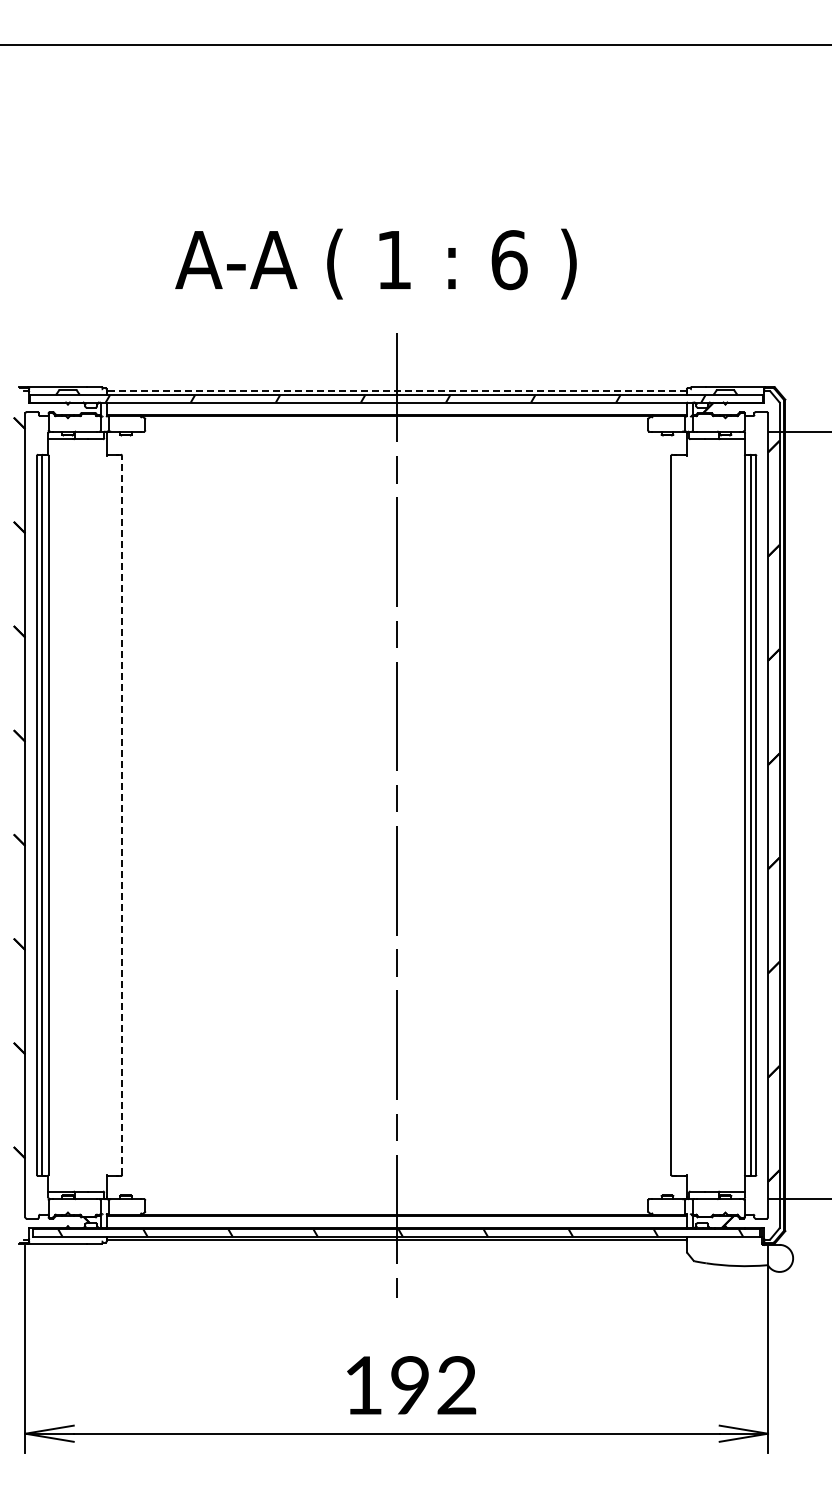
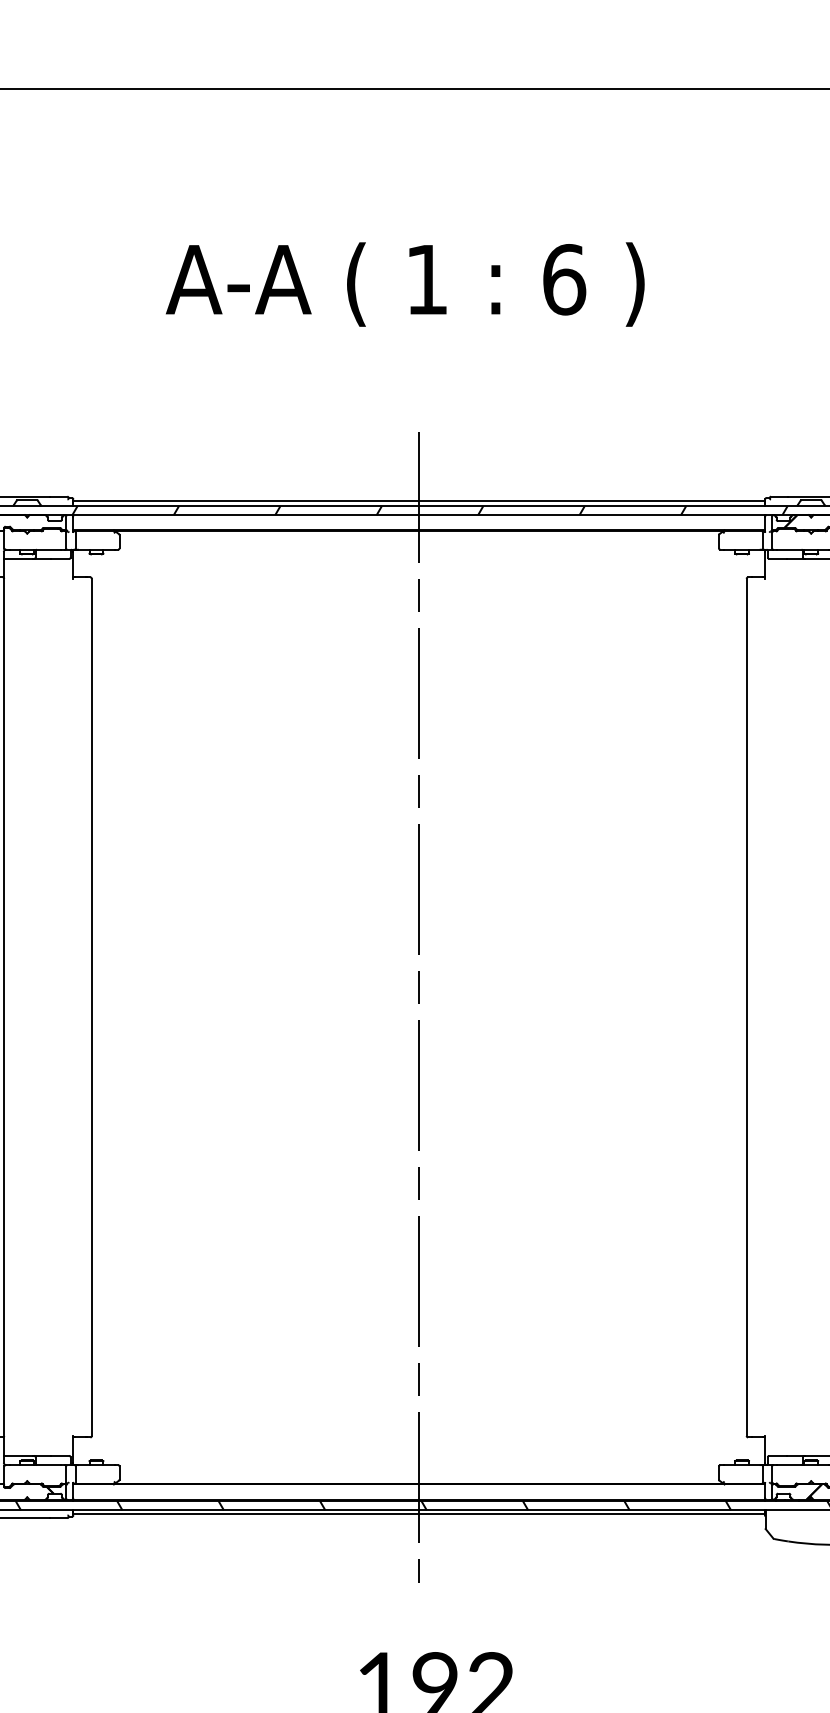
text: (375, 263) -> (404, 283), moved
line: (396, 390) -> (418, 500), dashed -> solid
line: (122, 814) -> (92, 1006), dashed -> solid

